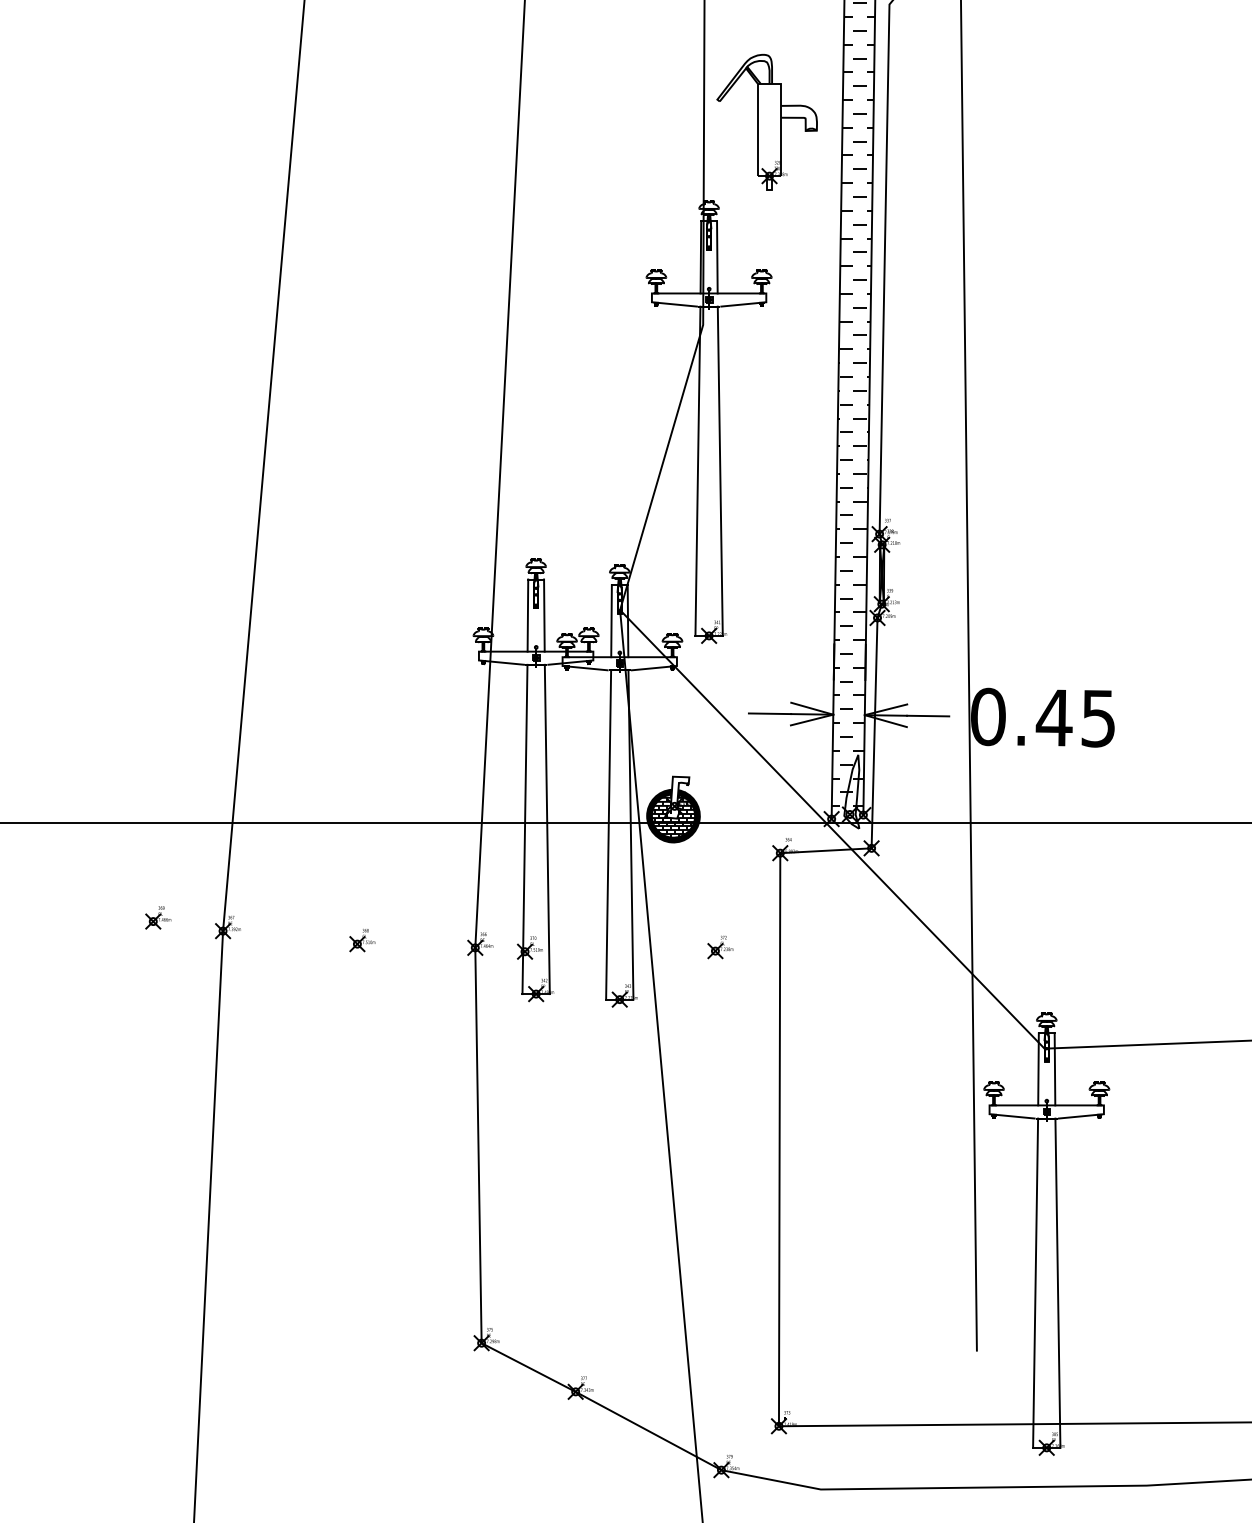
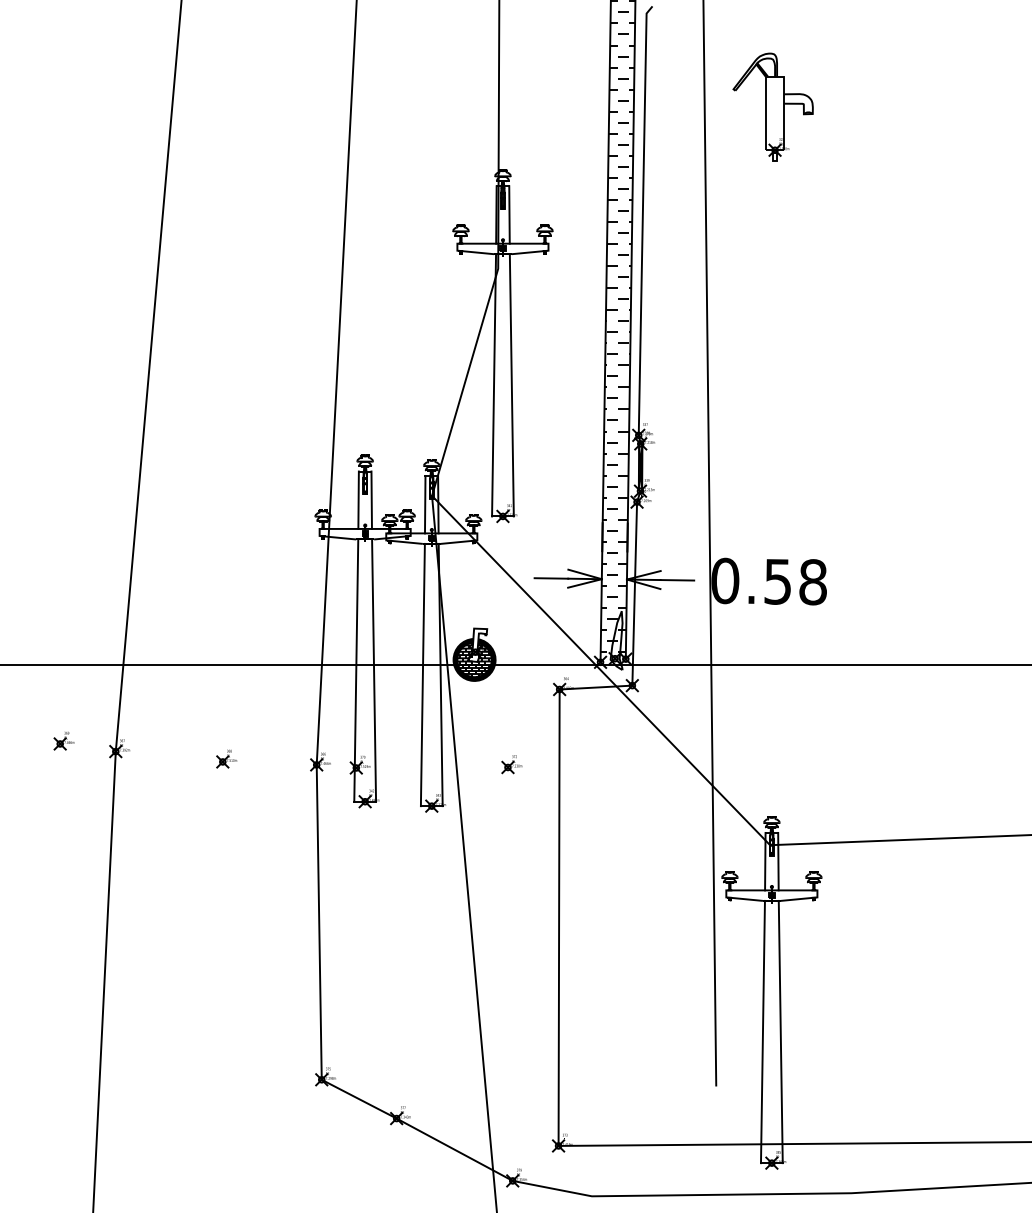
part: (766, 121) -> (772, 106), moved
text: (1075, 718) -> (794, 582), 0.45 -> 0.58

